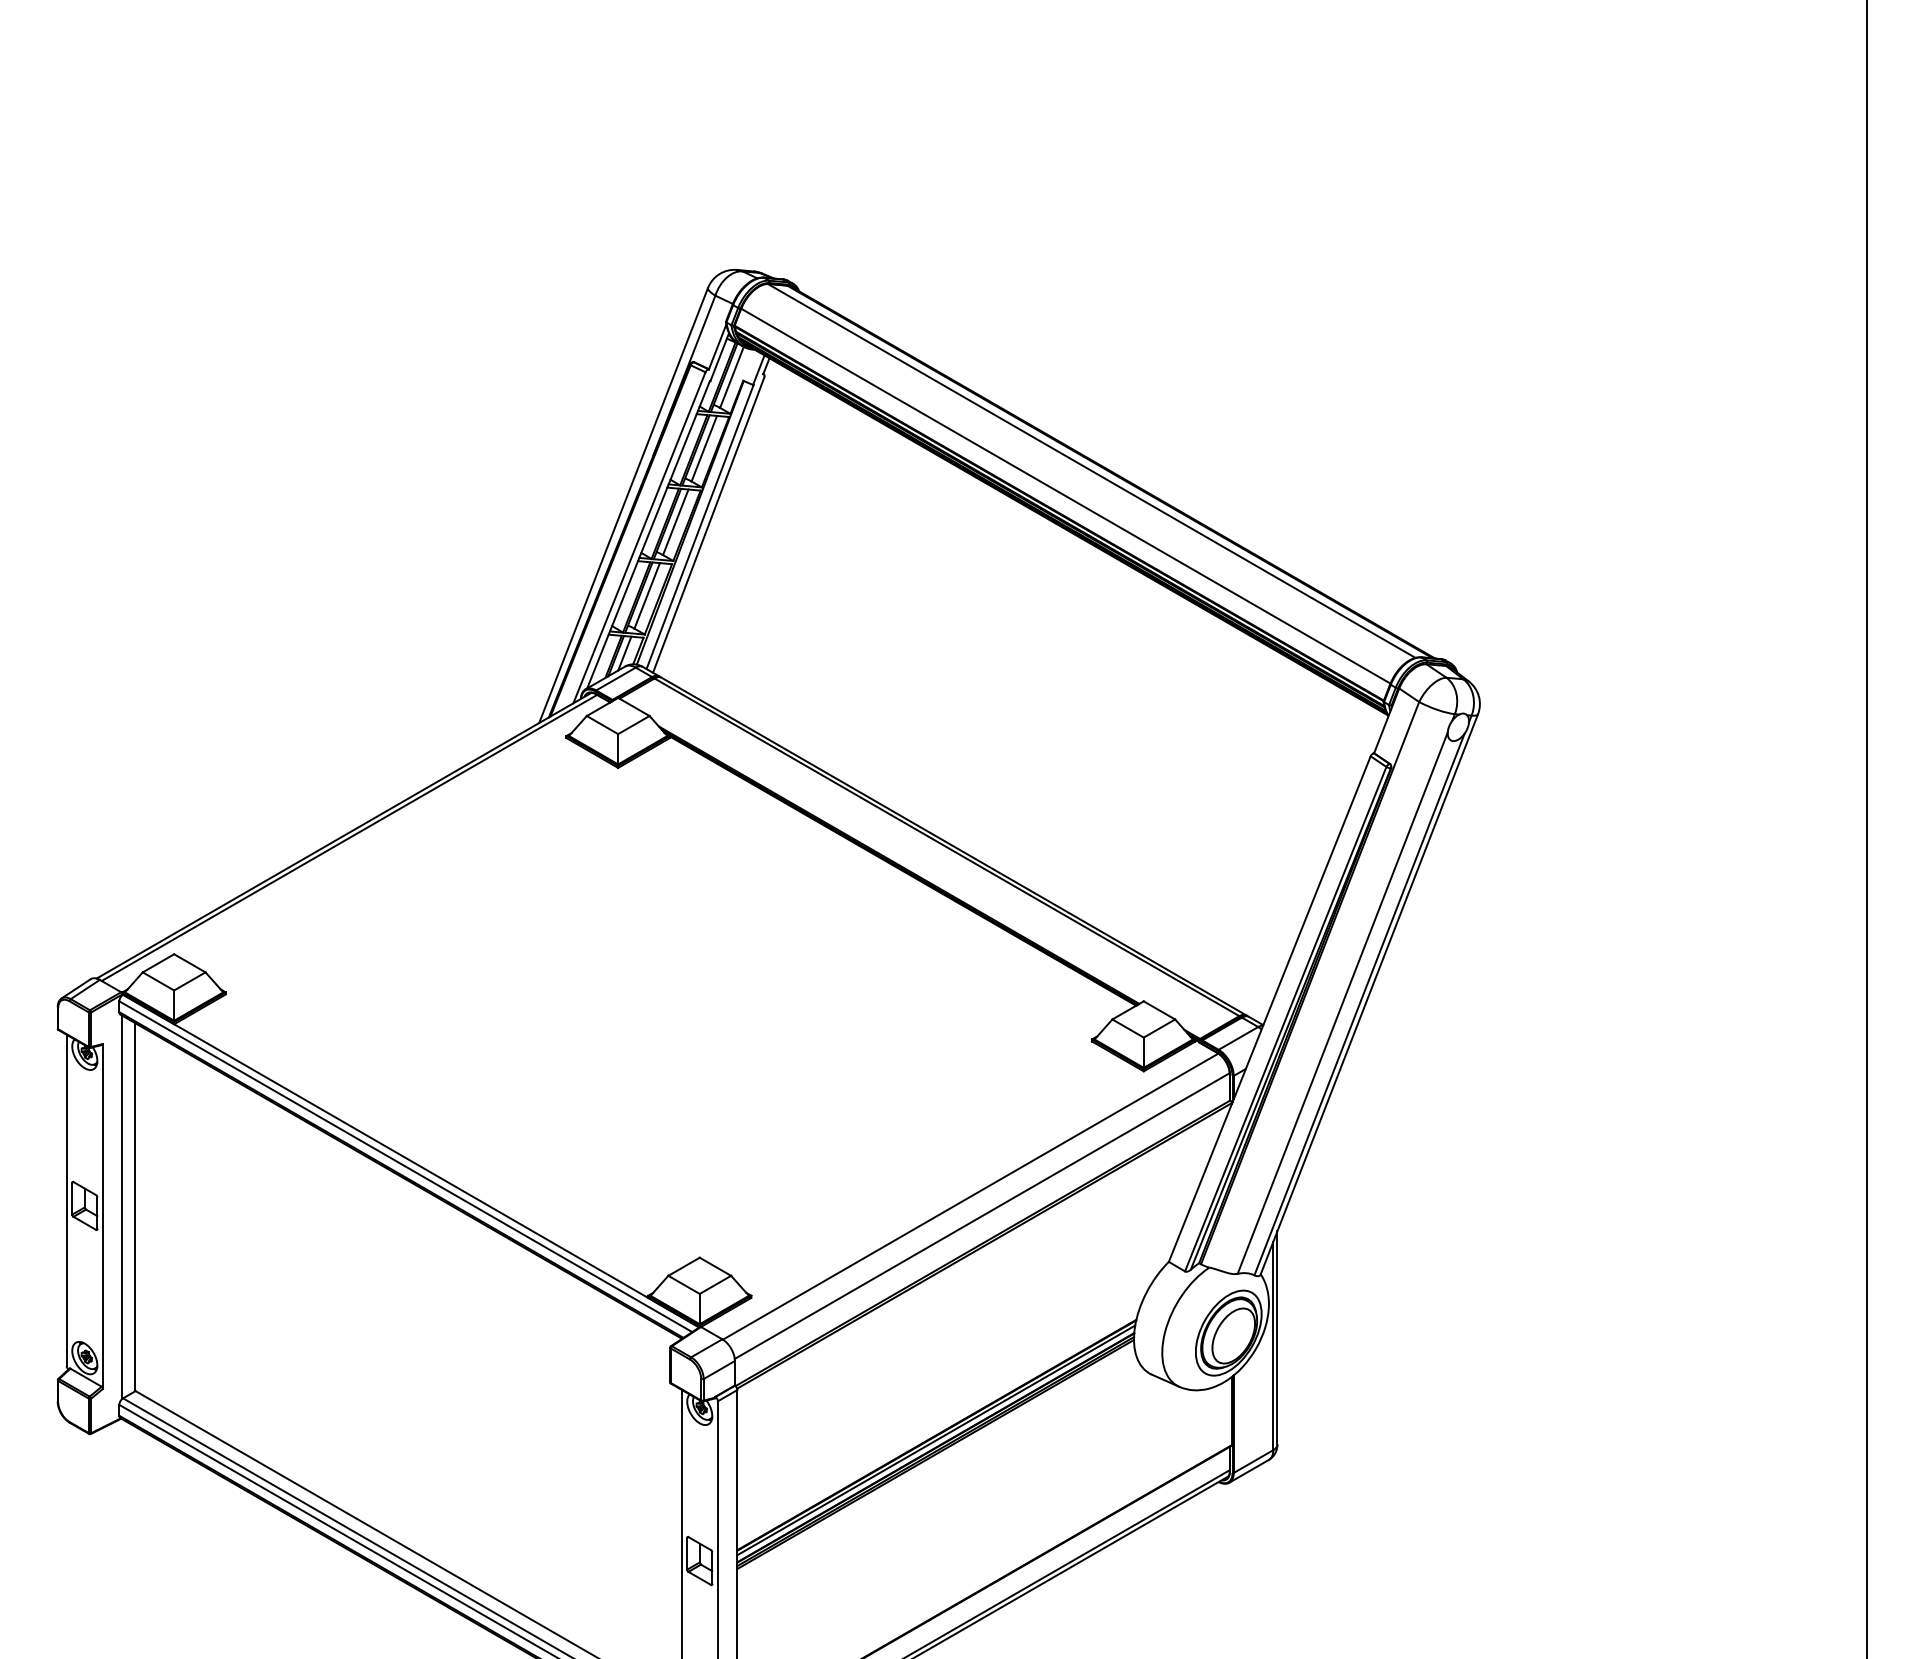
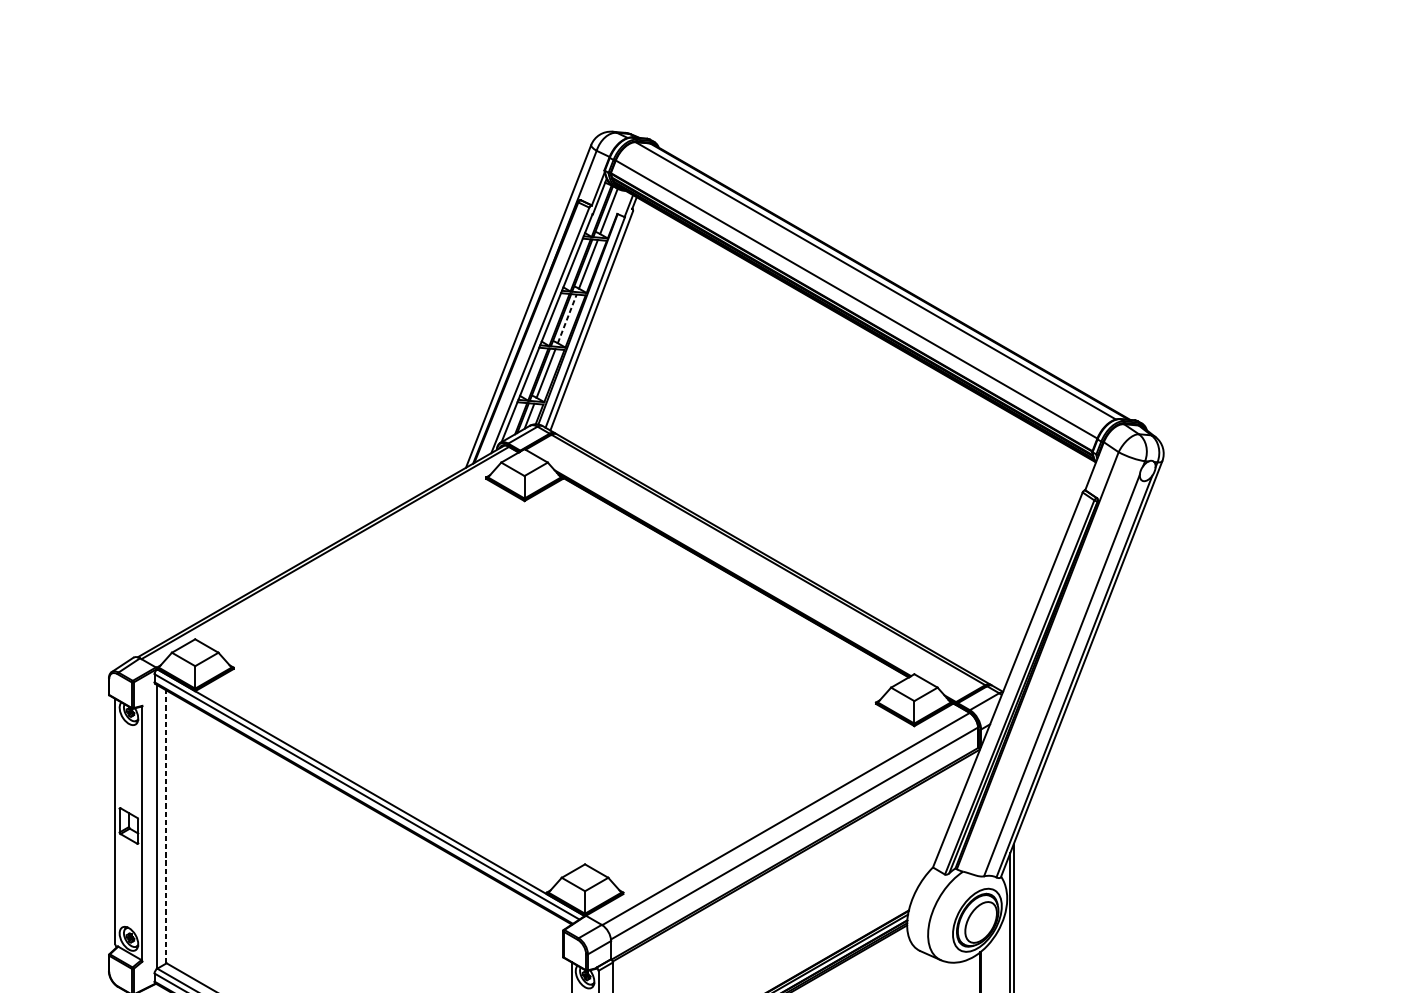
line: (675, 521) -> (567, 318), solid -> dashed
line: (135, 1206) -> (166, 826), solid -> dashed

